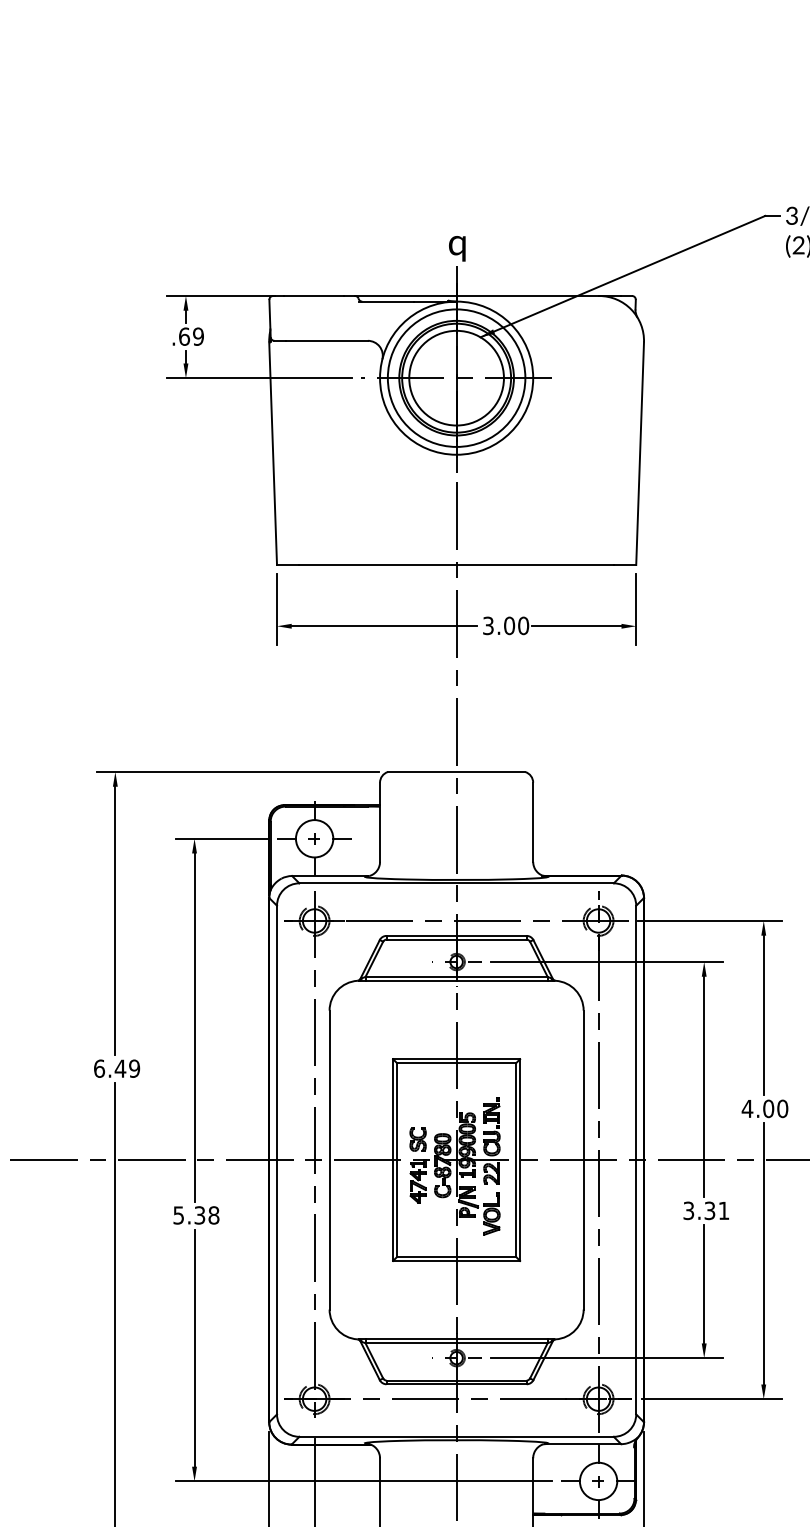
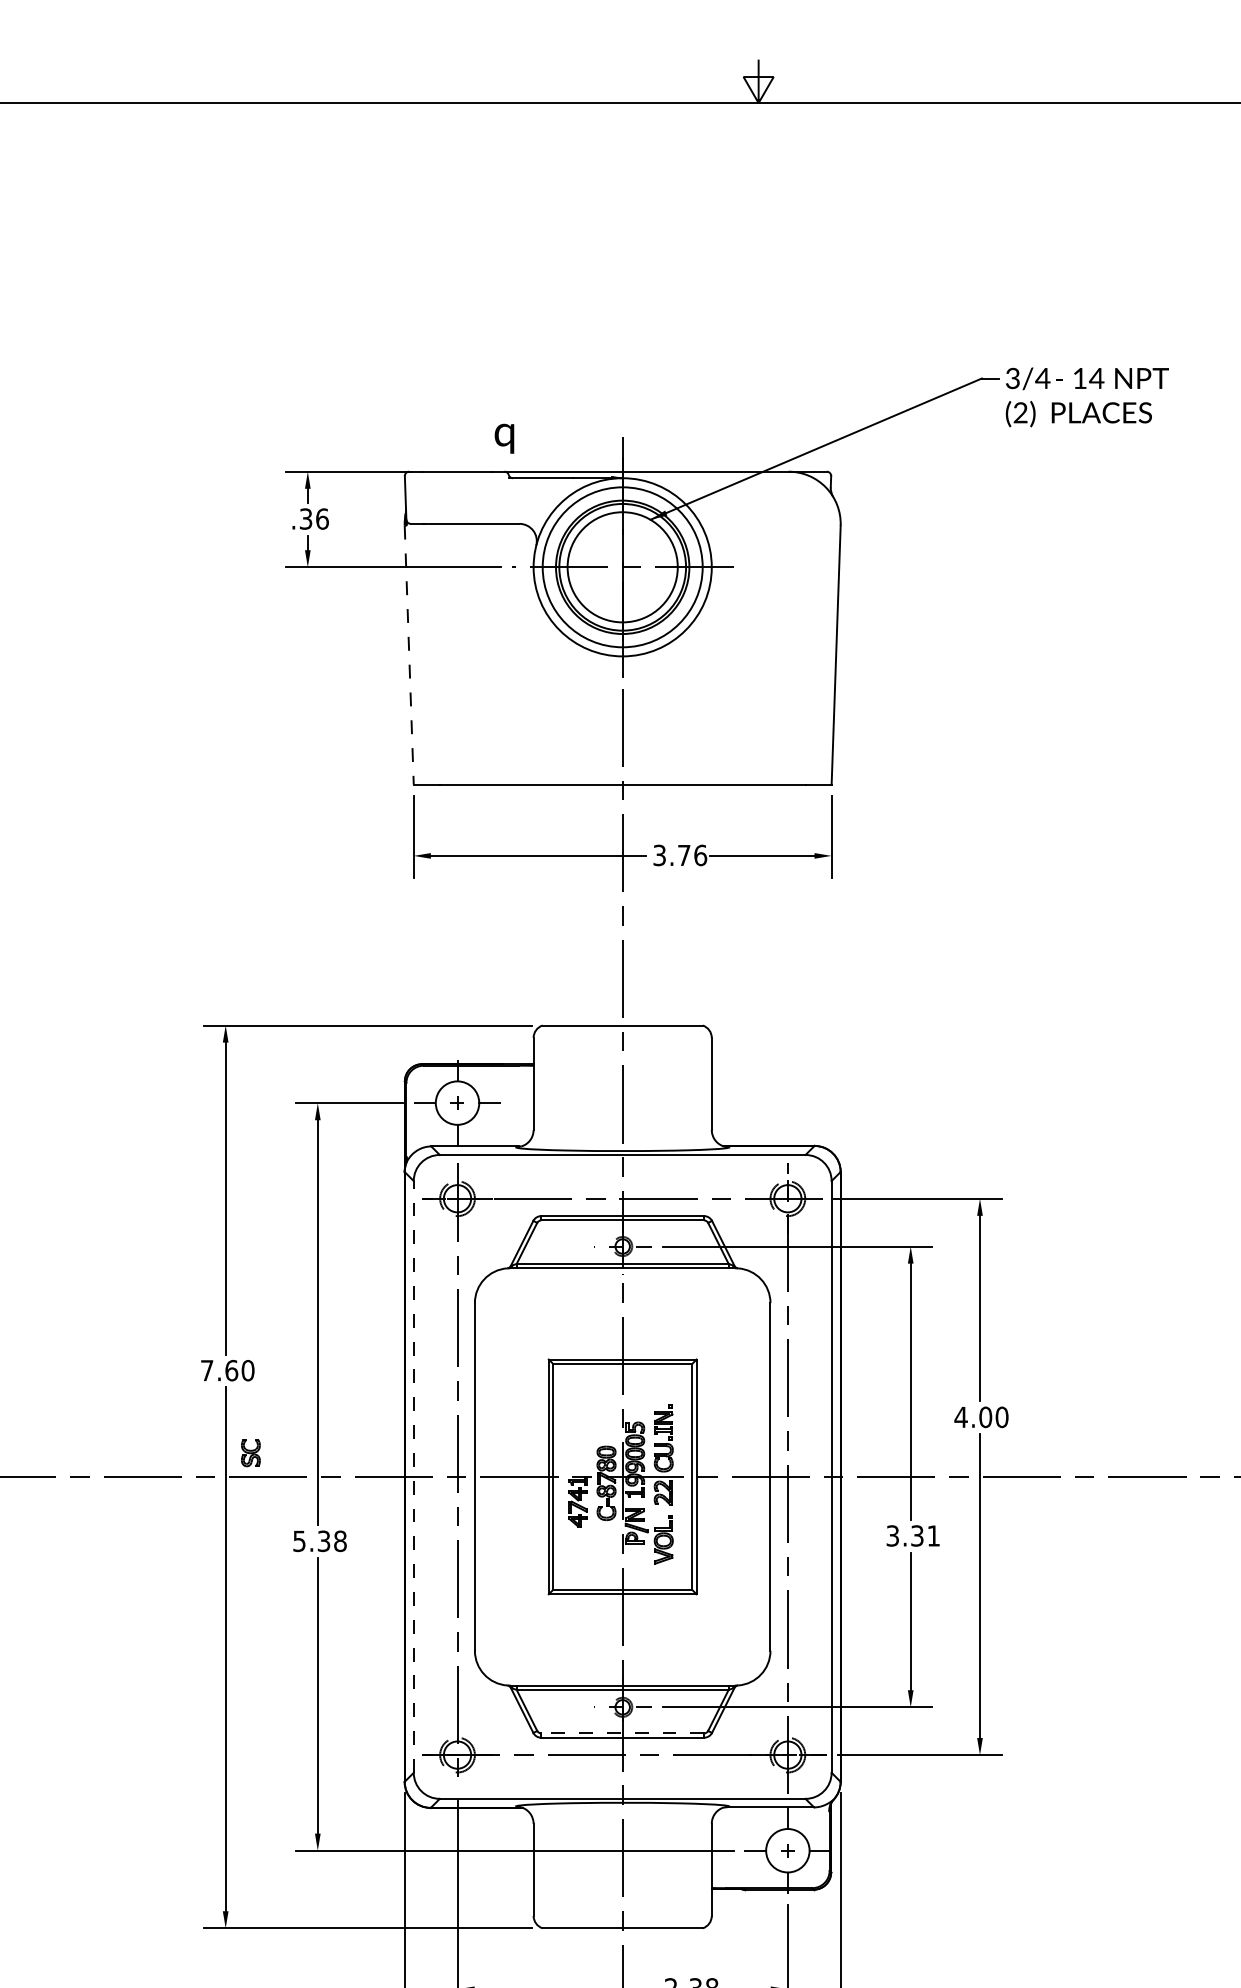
text: (457, 248) -> (504, 438), moved
text: (190, 336) -> (313, 518), .69 -> .36
line: (273, 453) -> (409, 655), solid -> dashed
text: (516, 625) -> (692, 855), 3.00 -> 3.76
text: (116, 1068) -> (227, 1370), 6.49 -> 7.60
part: (417, 1139) -> (250, 1453), moved
line: (276, 1159) -> (413, 1476), solid -> dashed
line: (456, 1380) -> (622, 1733), solid -> dashed

